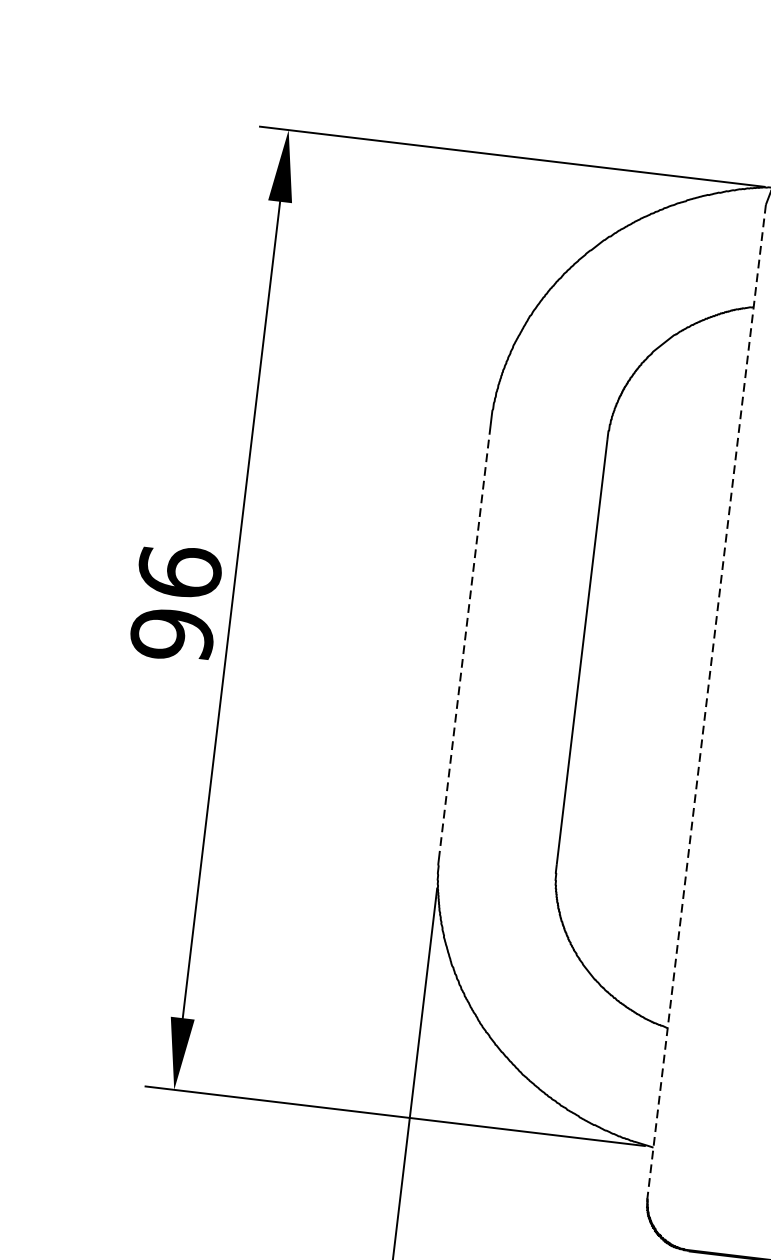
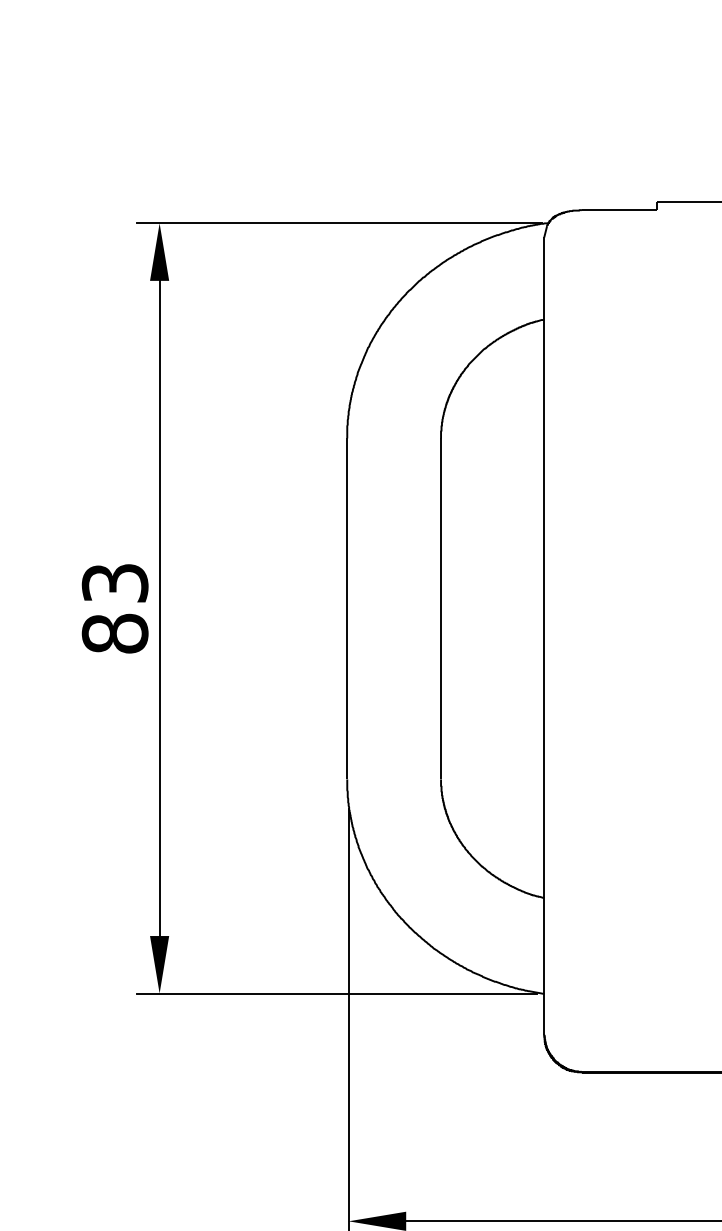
text: (175, 602) -> (114, 607), 96 -> 83
line: (465, 639) -> (347, 609), dashed -> solid
line: (706, 702) -> (544, 636), dashed -> solid

